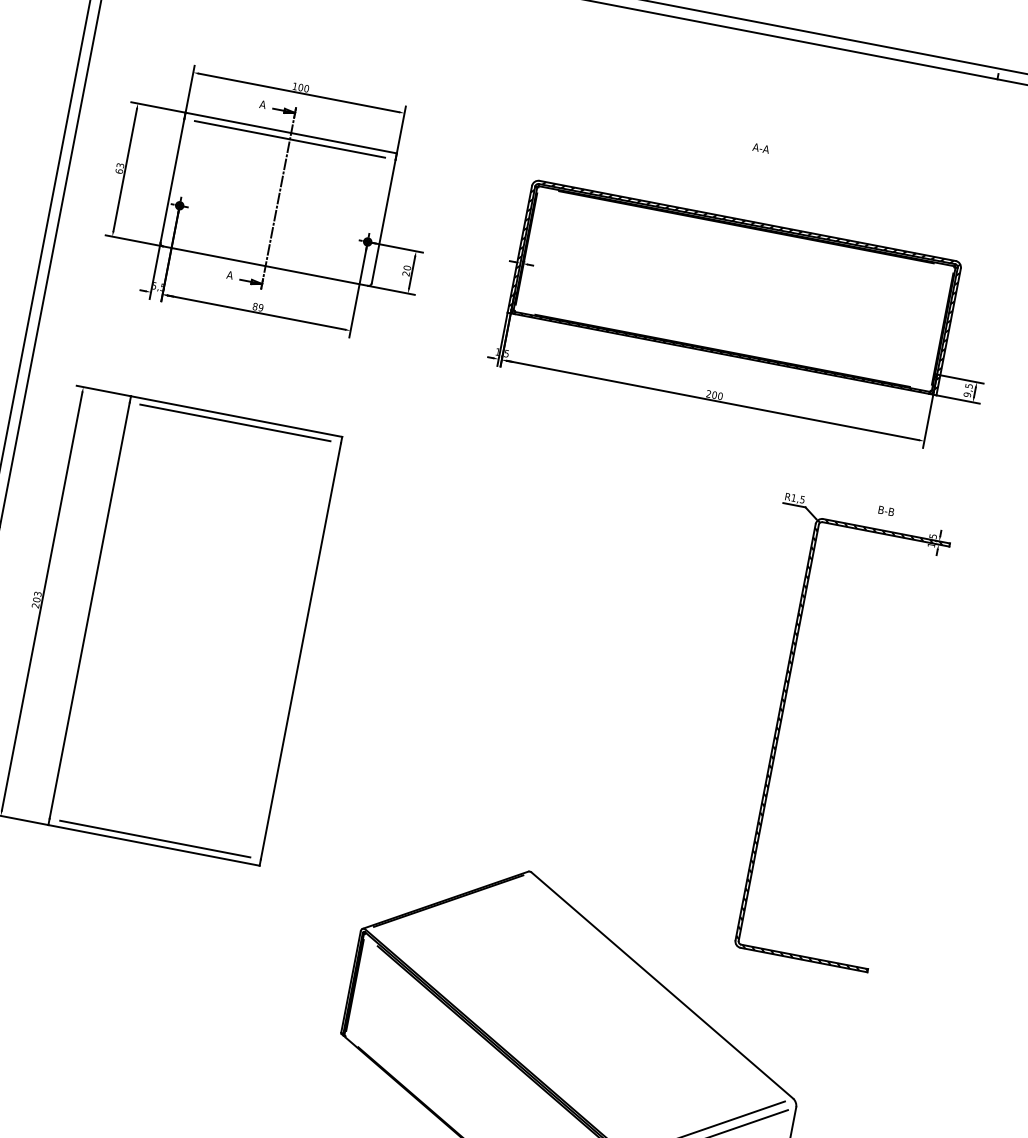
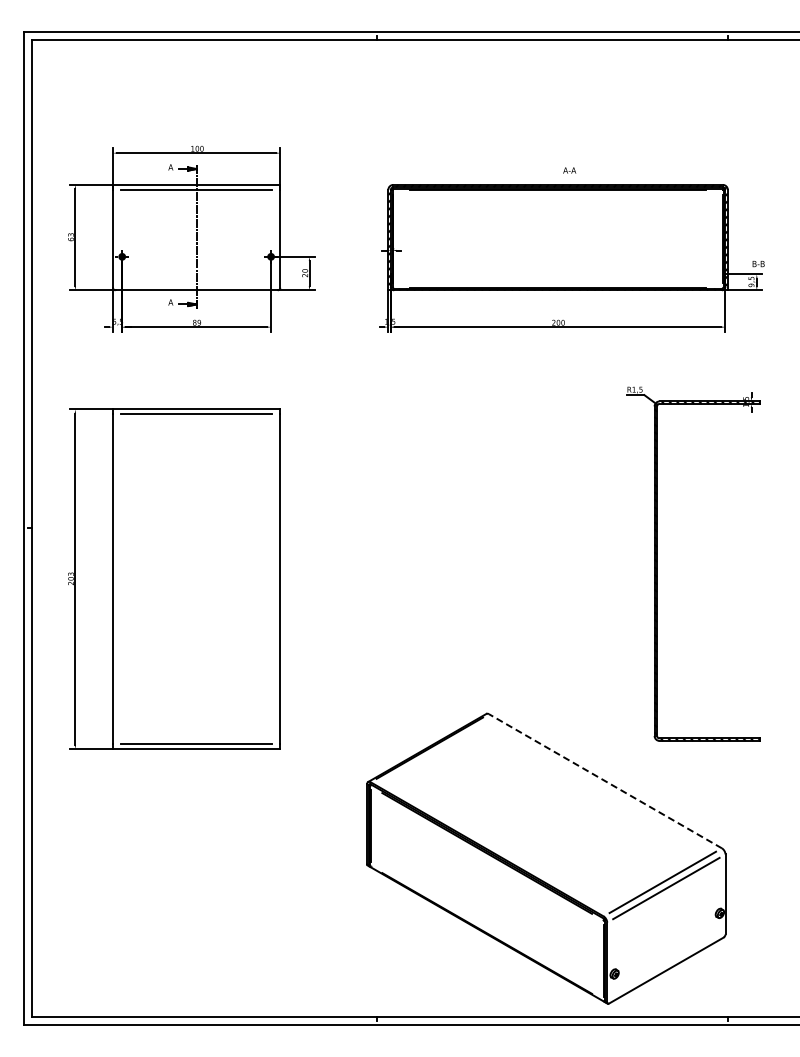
text: (760, 148) -> (569, 170), moved
text: (886, 511) -> (758, 264), moved
line: (662, 985) -> (605, 781), solid -> dashed

